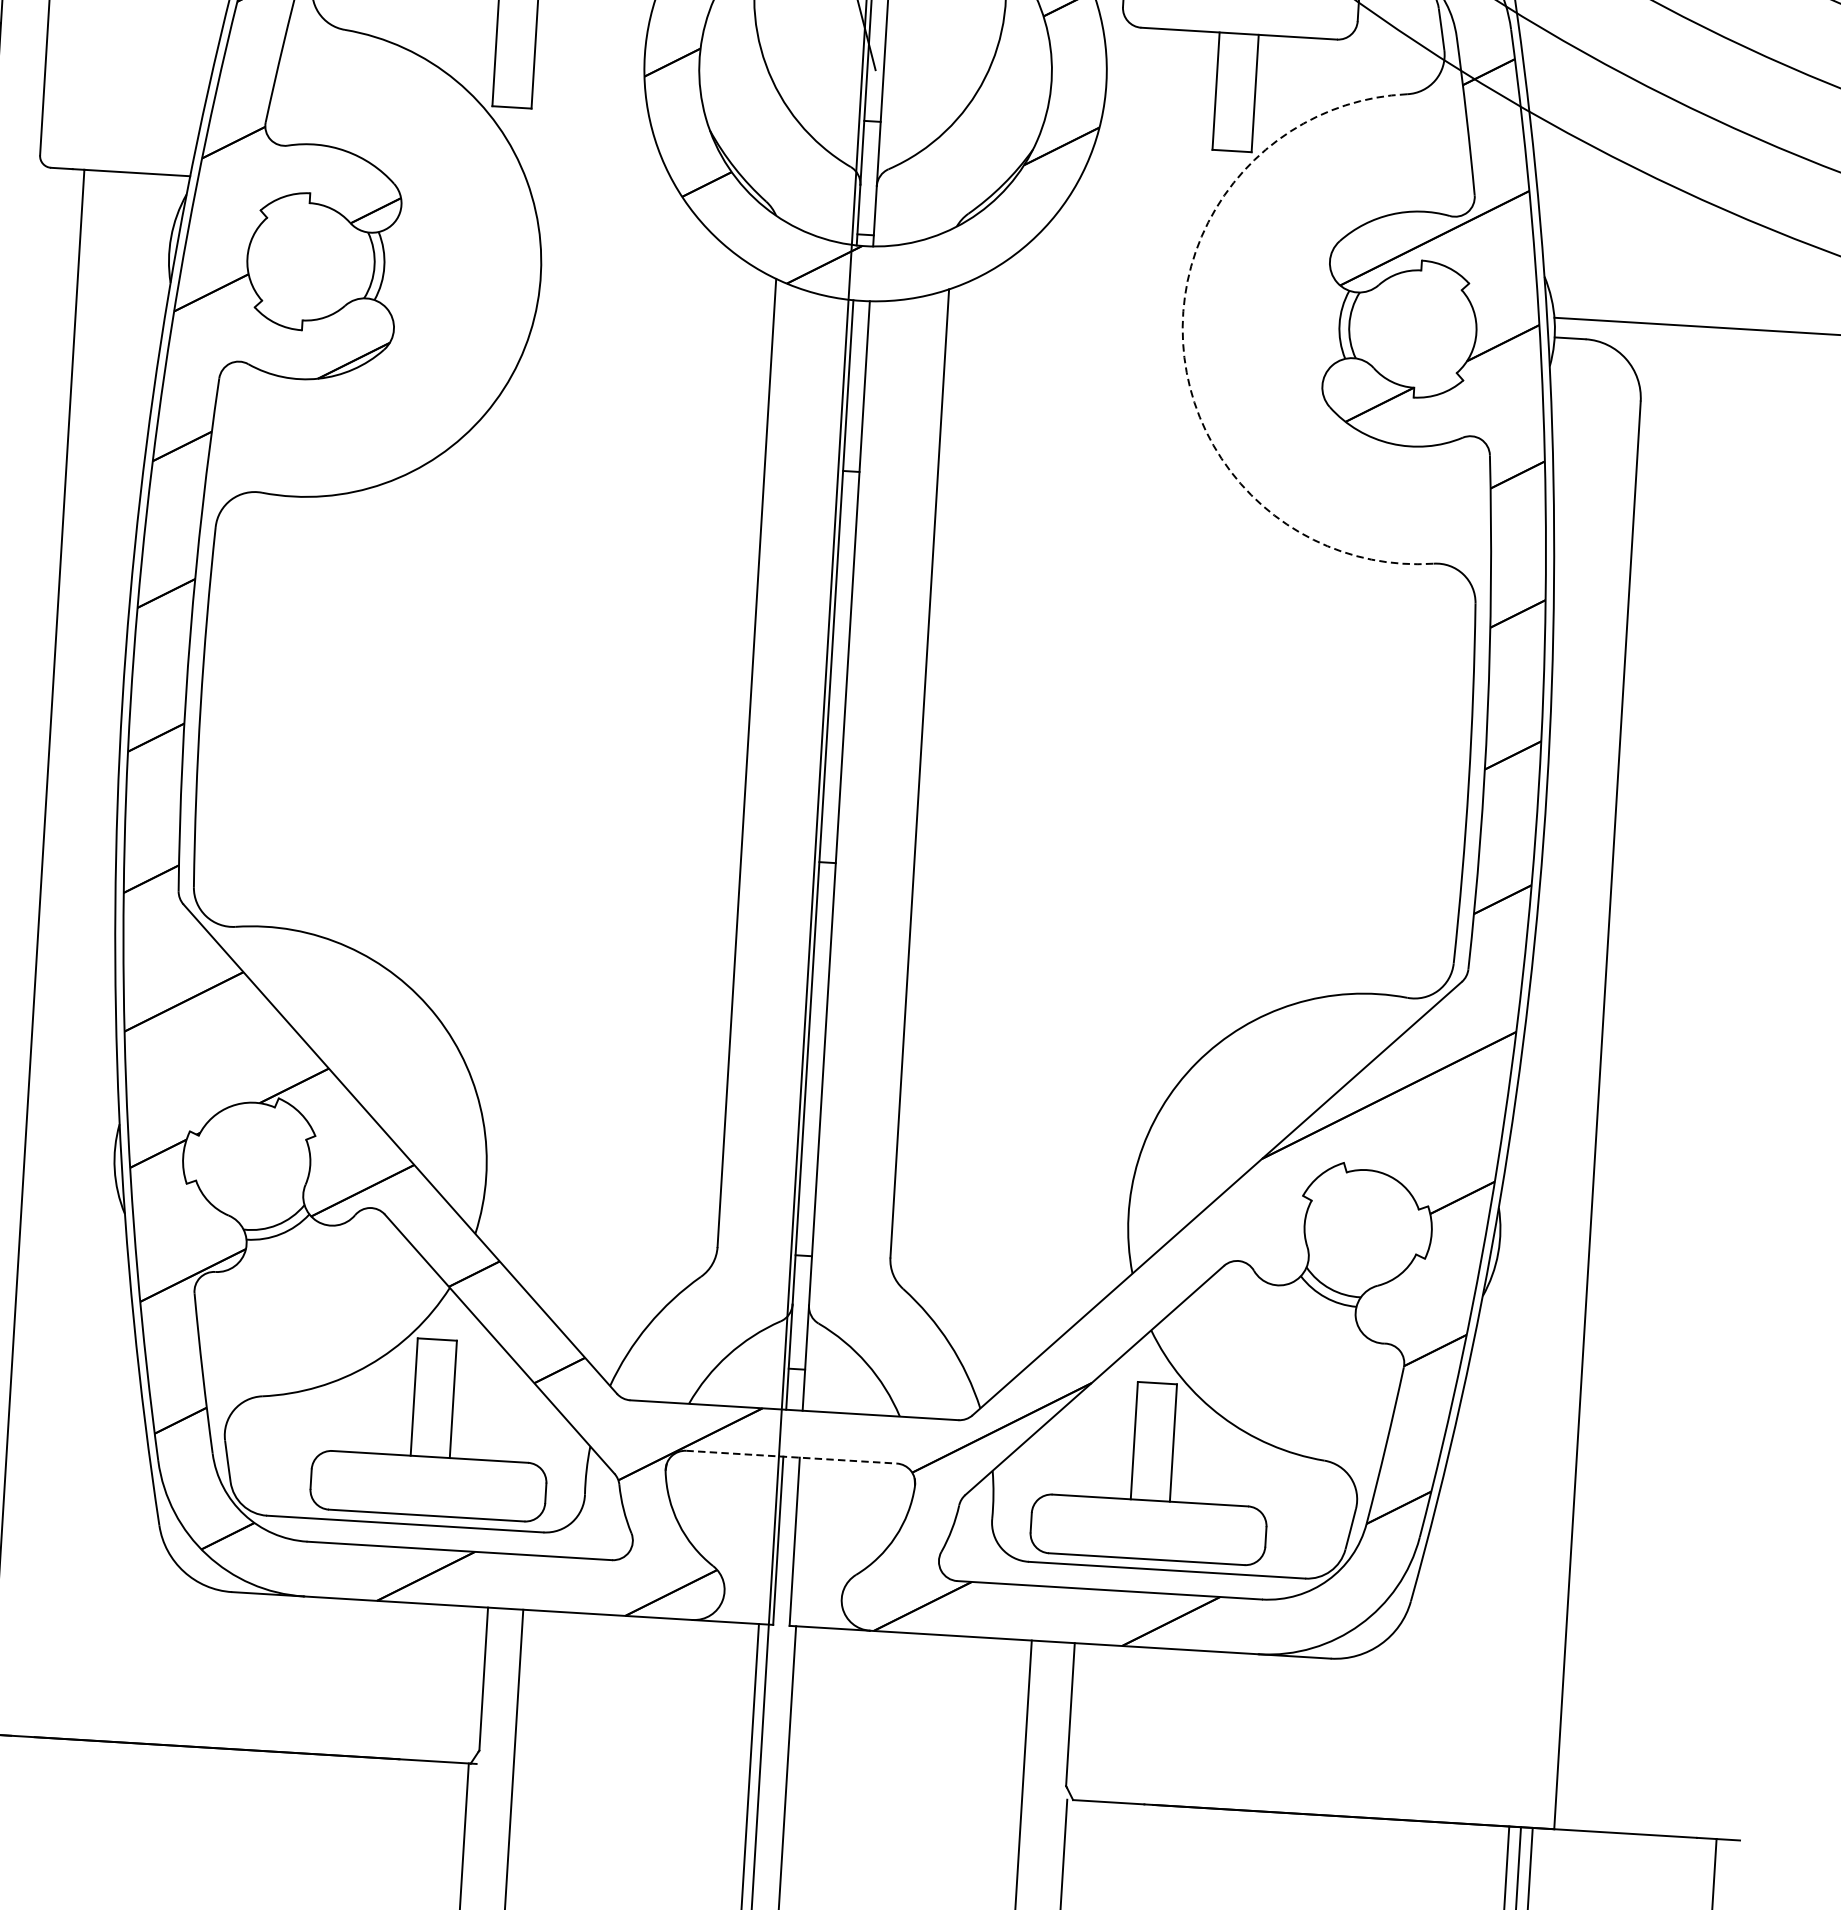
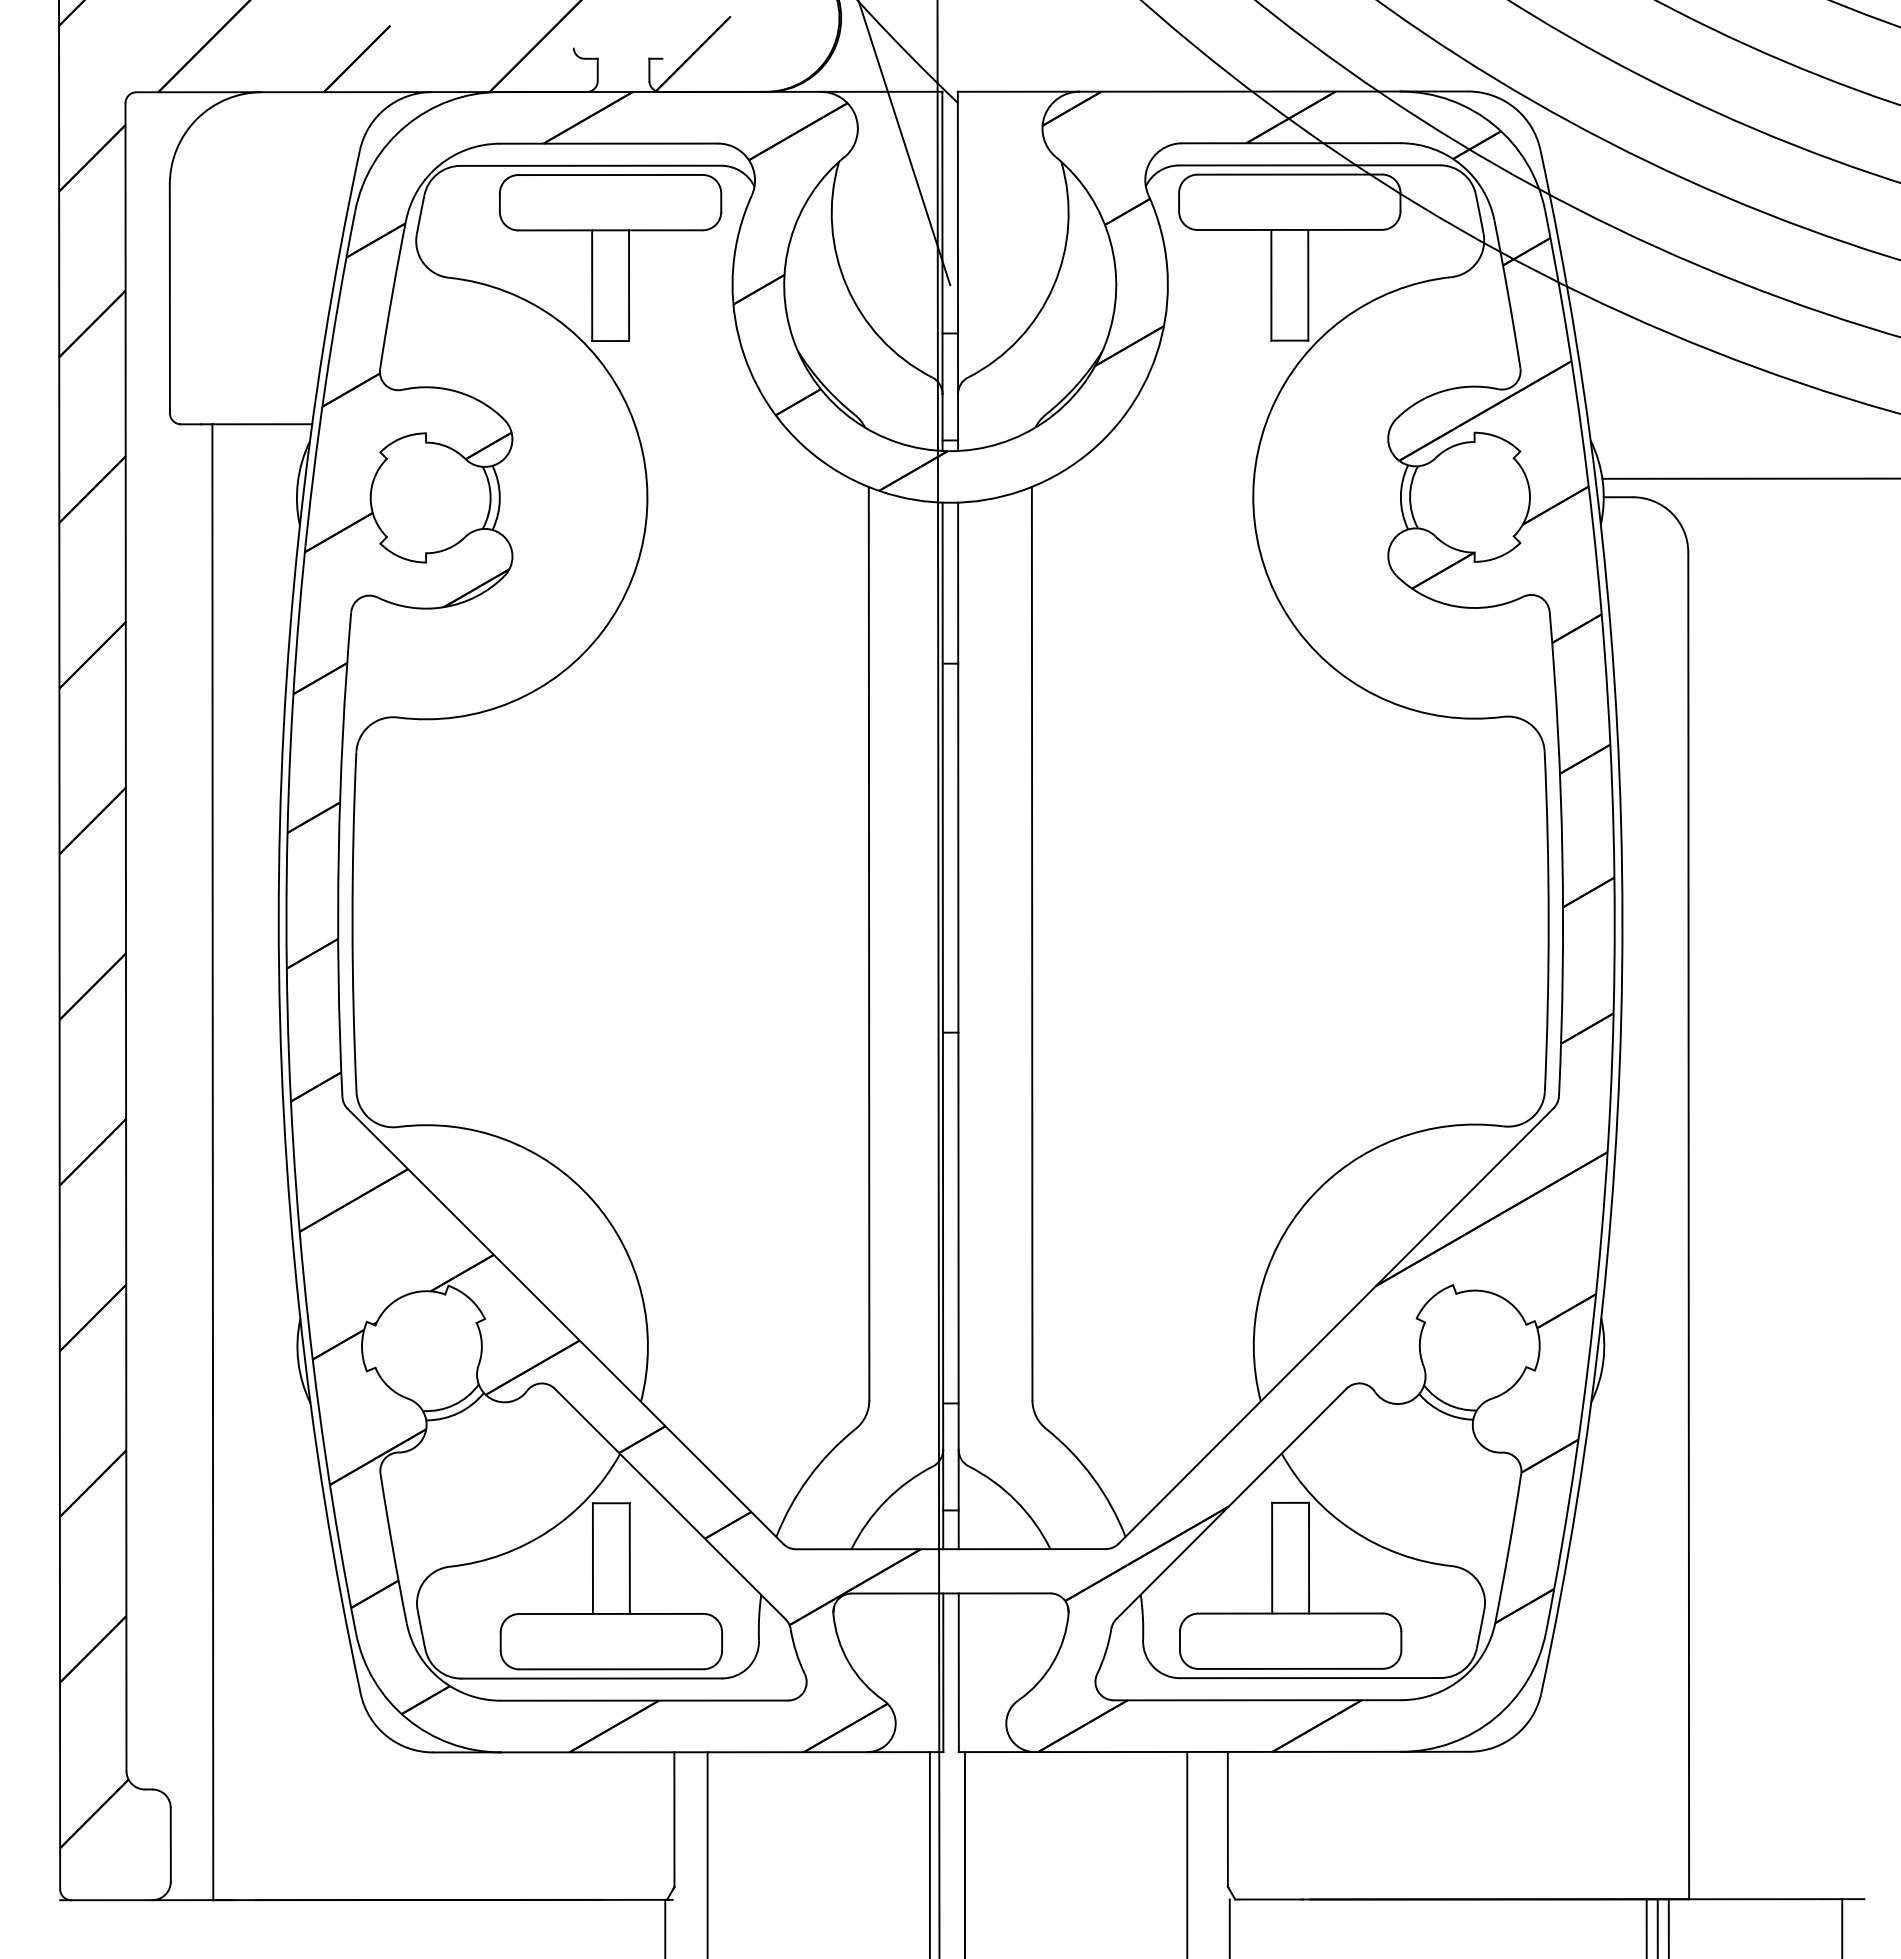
arc: (1182, 342) -> (1254, 523), dashed -> solid
line: (792, 1457) -> (951, 1593), dashed -> solid

